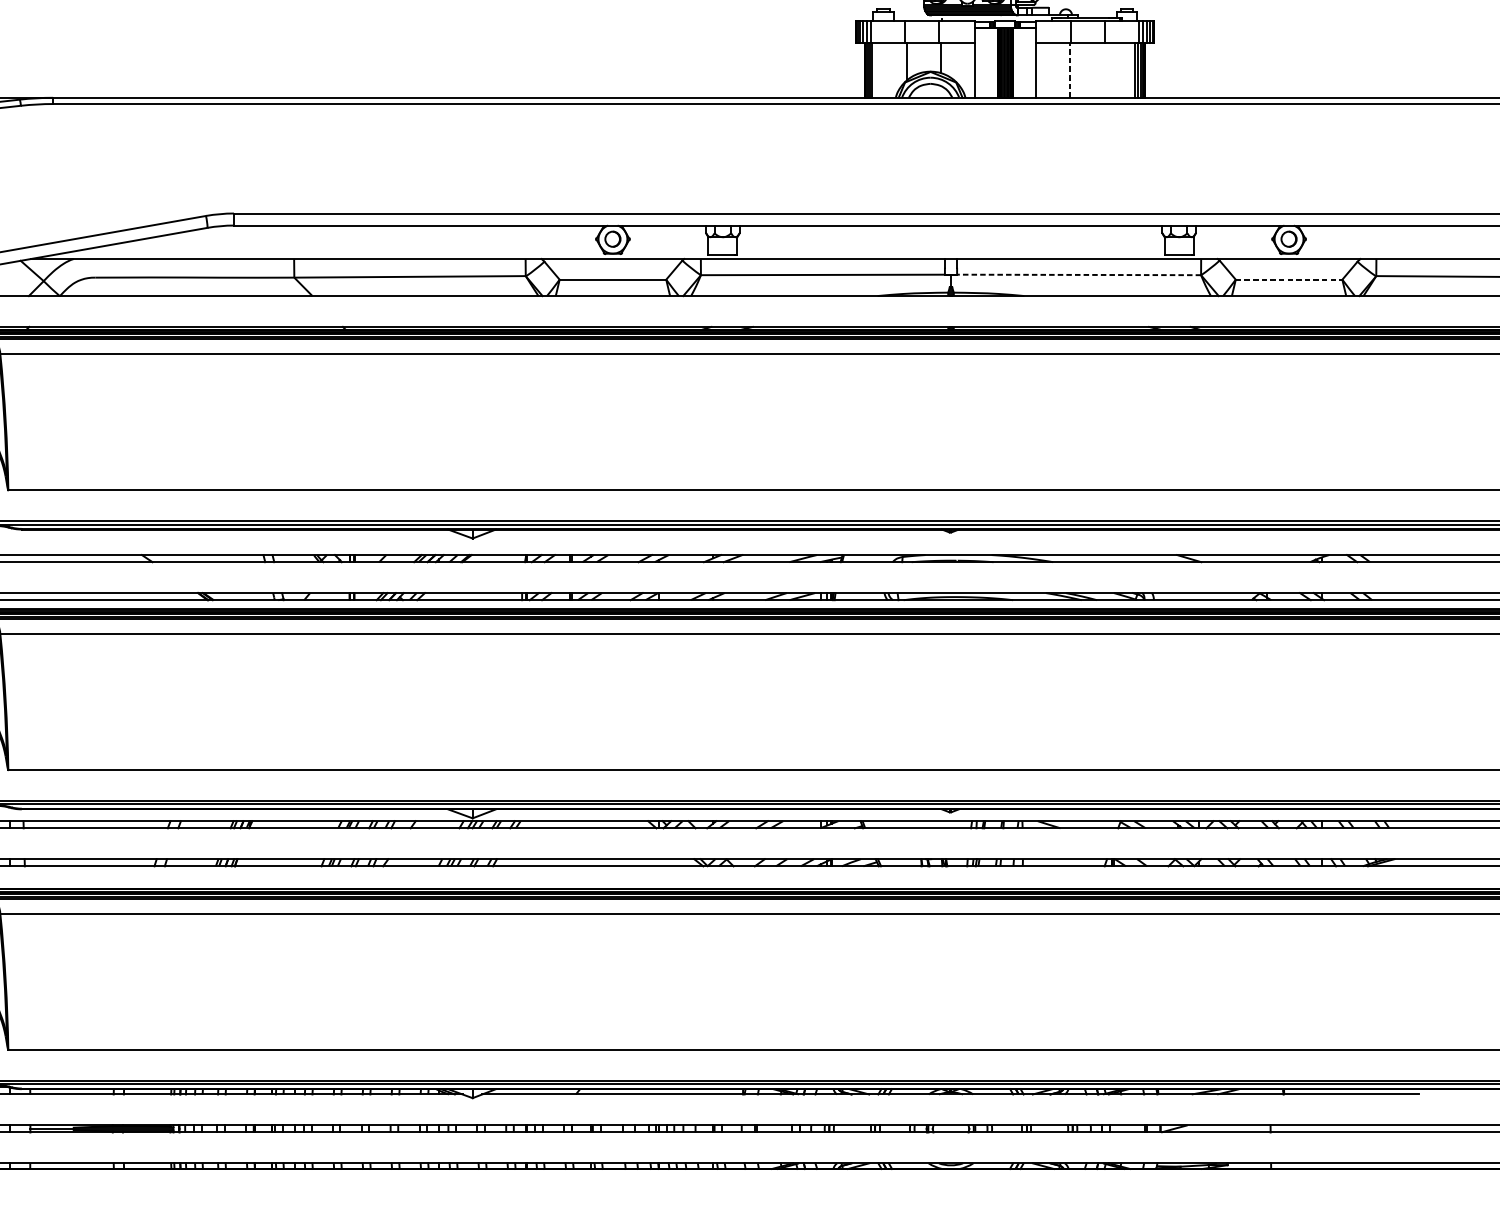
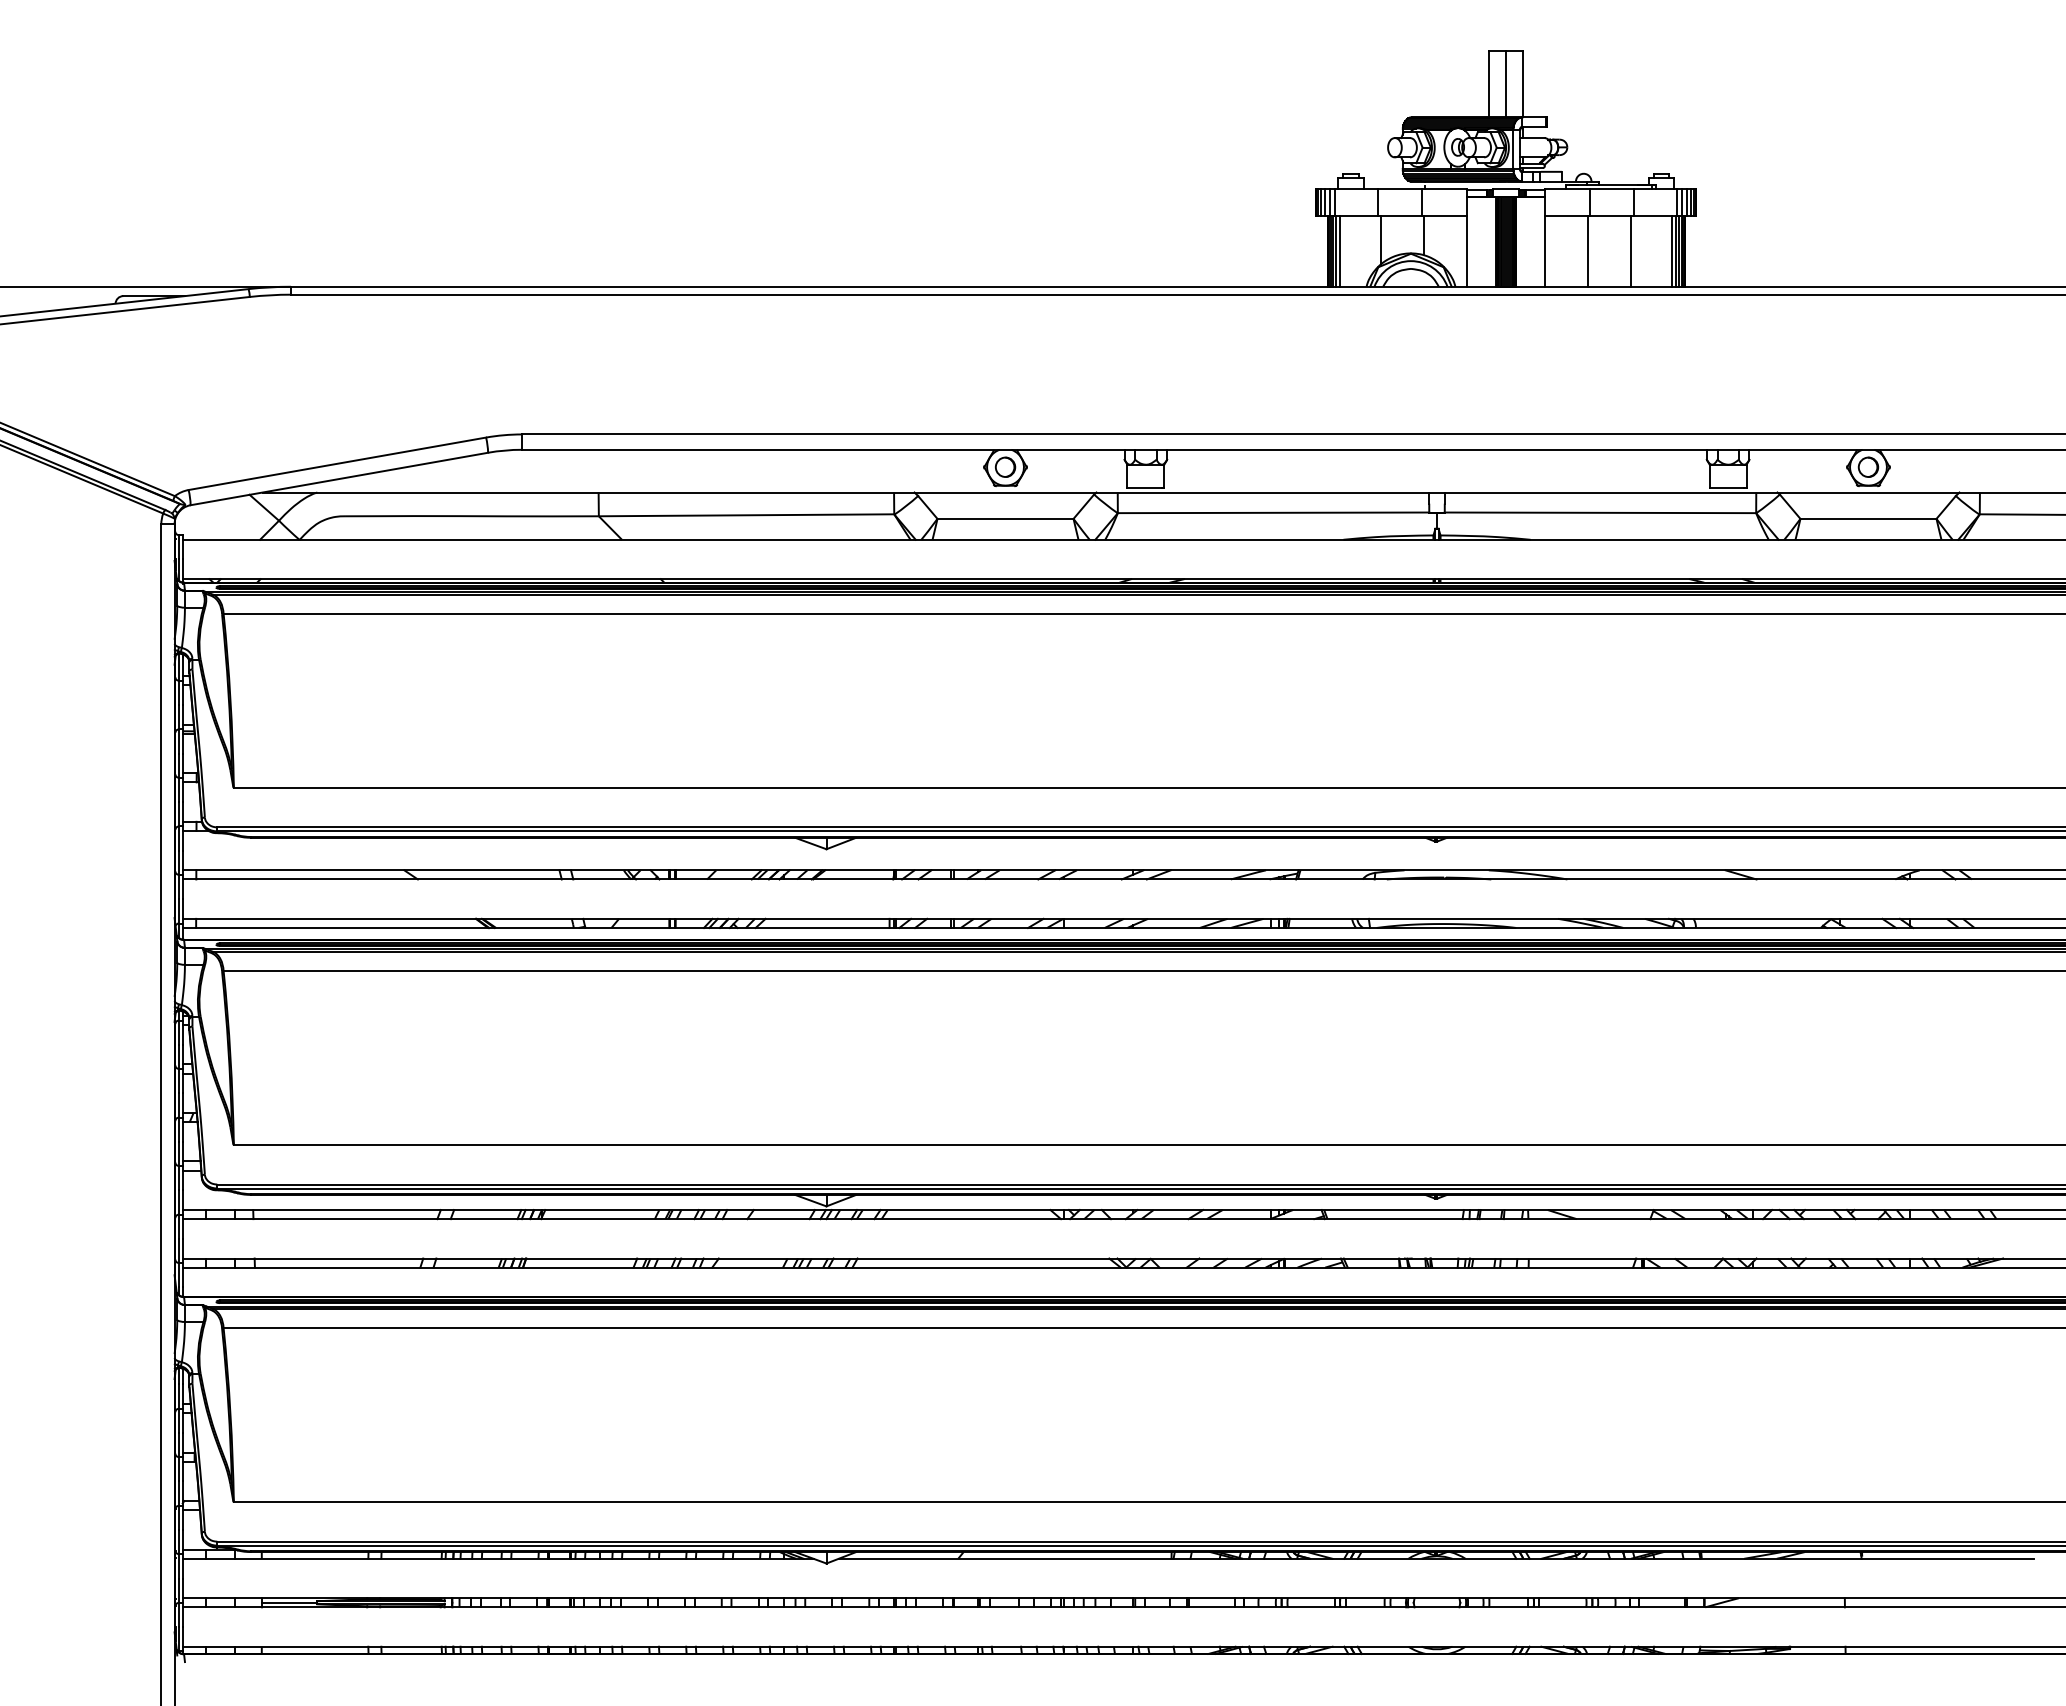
line: (874, 70) -> (1339, 251), added
line: (1069, 70) -> (1588, 251), dashed -> solid
line: (1103, 70) -> (1631, 251), added
line: (1079, 274) -> (1600, 512), dashed -> solid
line: (1289, 279) -> (1868, 518), dashed -> solid

